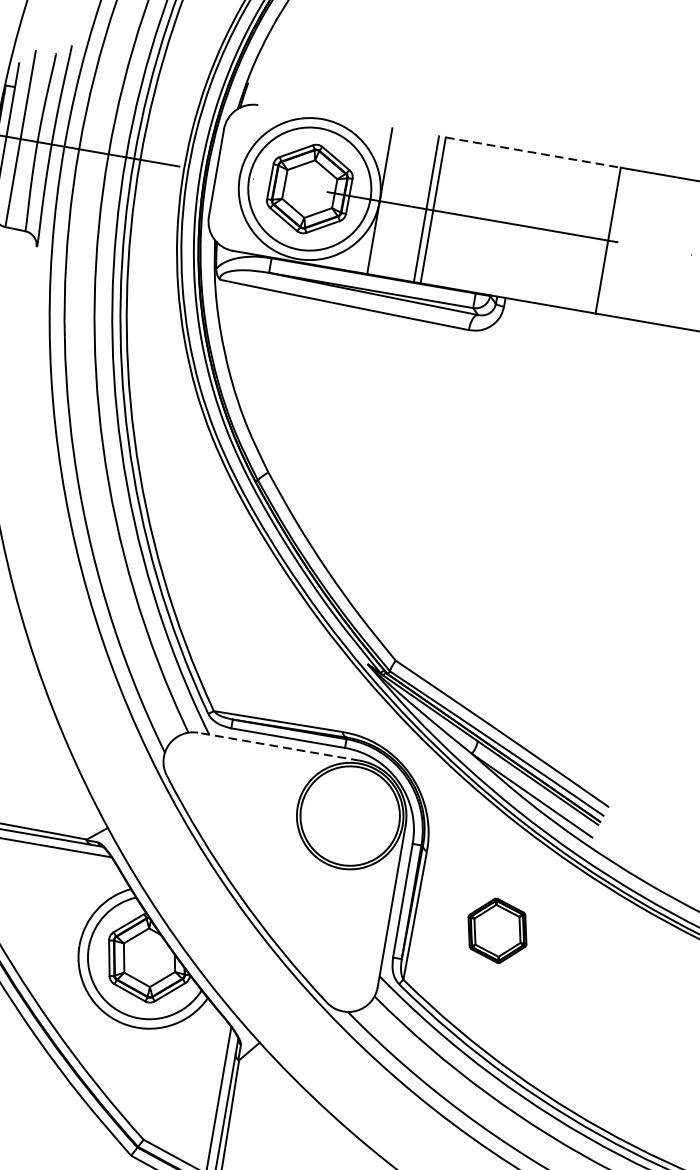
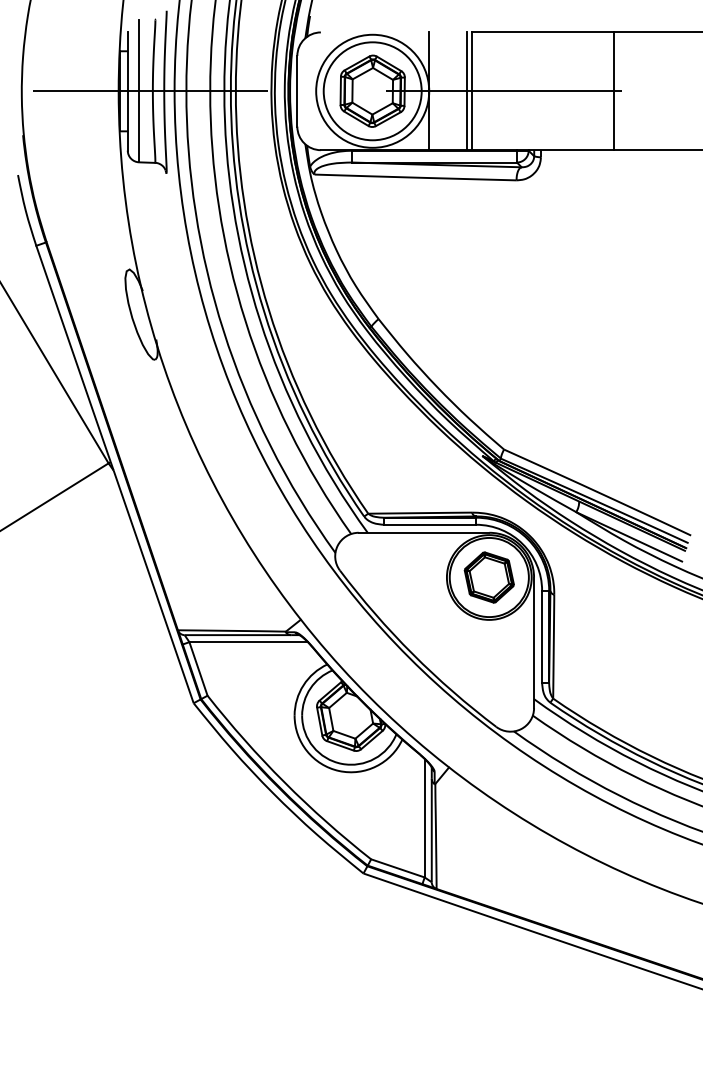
line: (533, 152) -> (543, 32), dashed -> solid
line: (278, 746) -> (423, 532), dashed -> solid
part: (496, 930) -> (488, 577), moved

